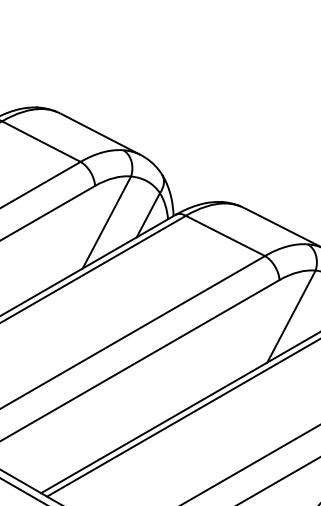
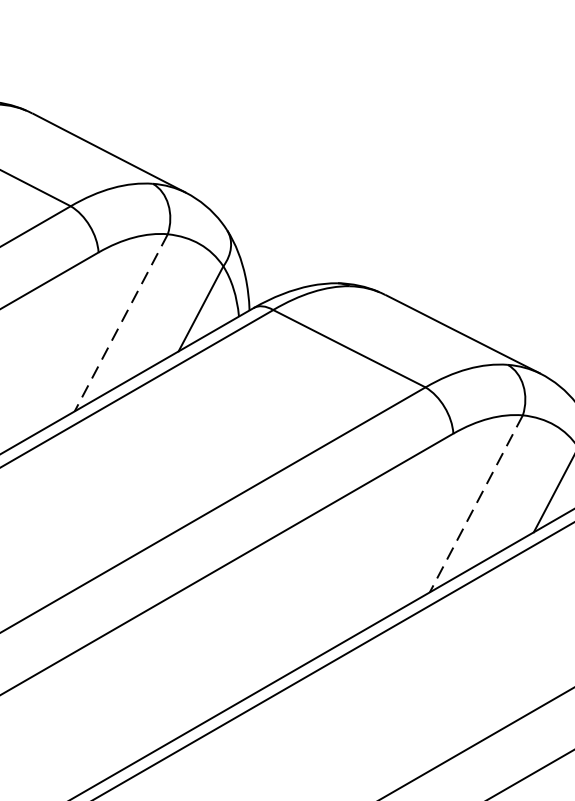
line: (106, 222) -> (120, 322), solid -> dashed
line: (291, 316) -> (476, 503), solid -> dashed

